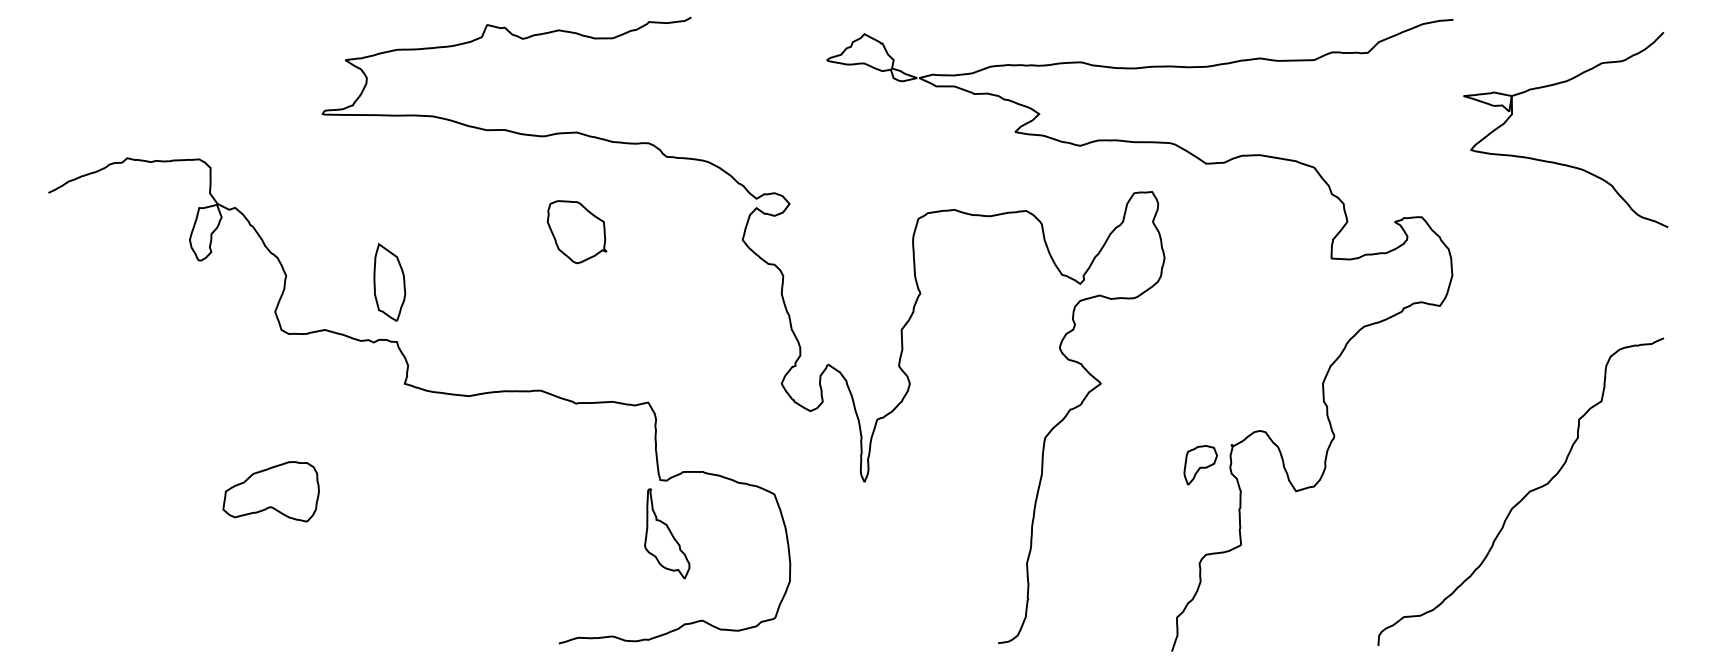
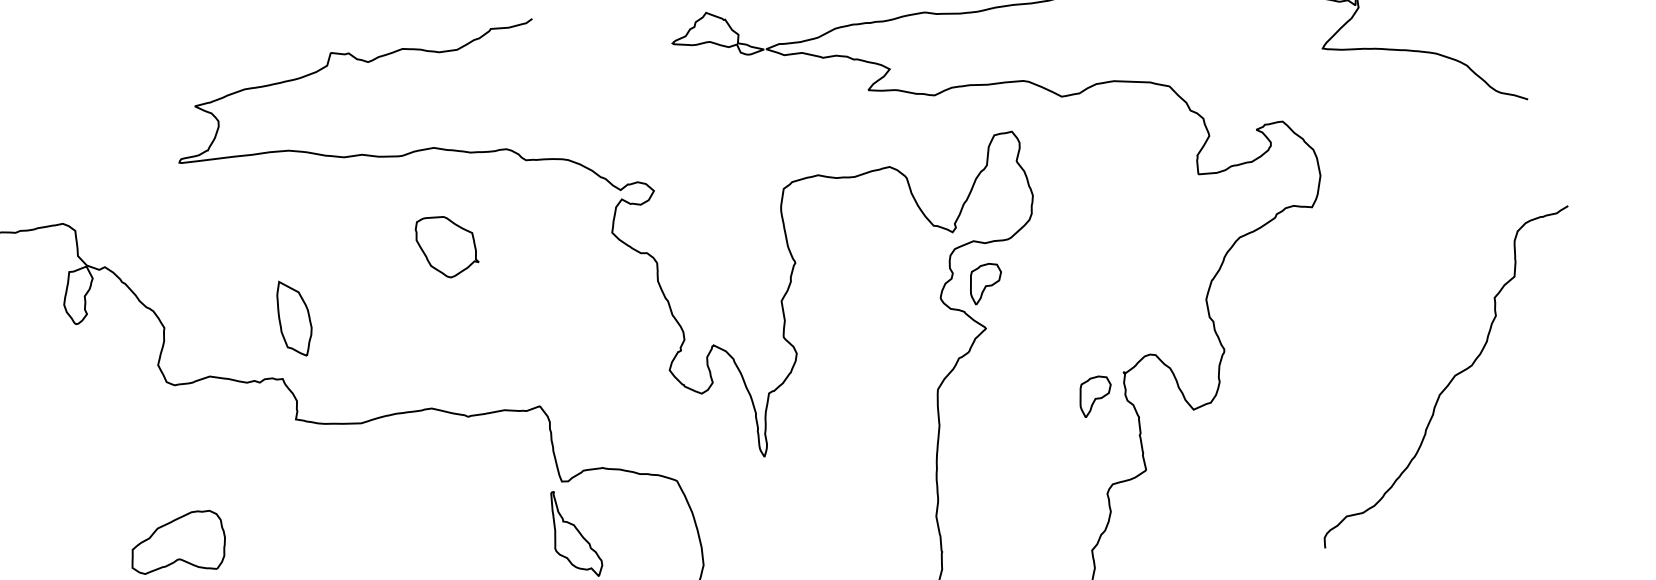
part: (389, 282) -> (294, 318), moved
part: (1106, 339) -> (985, 283), added
curve: (1524, 495) -> (1450, 380), moved

